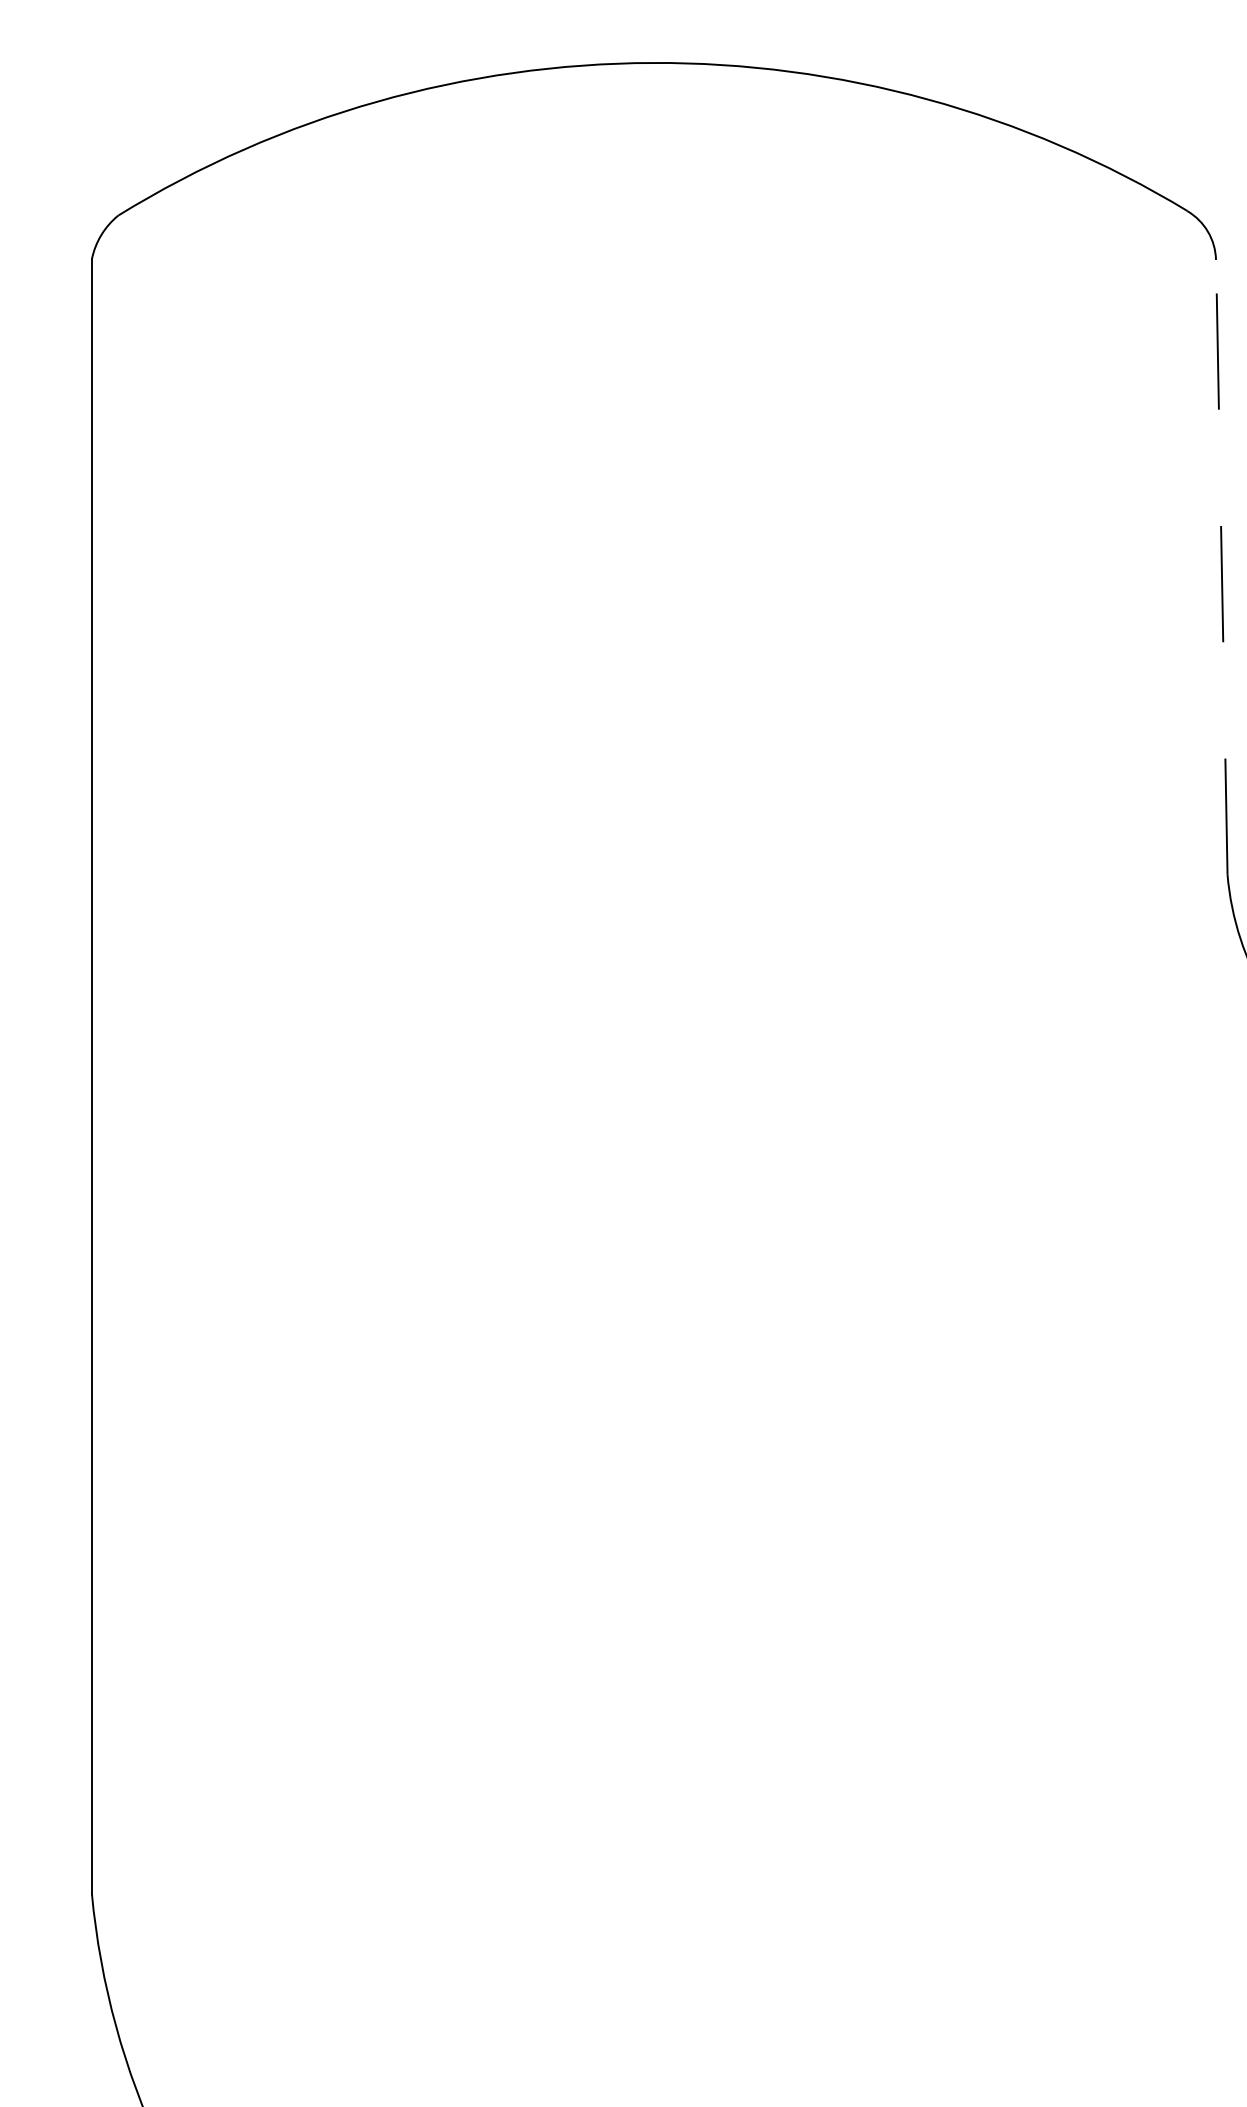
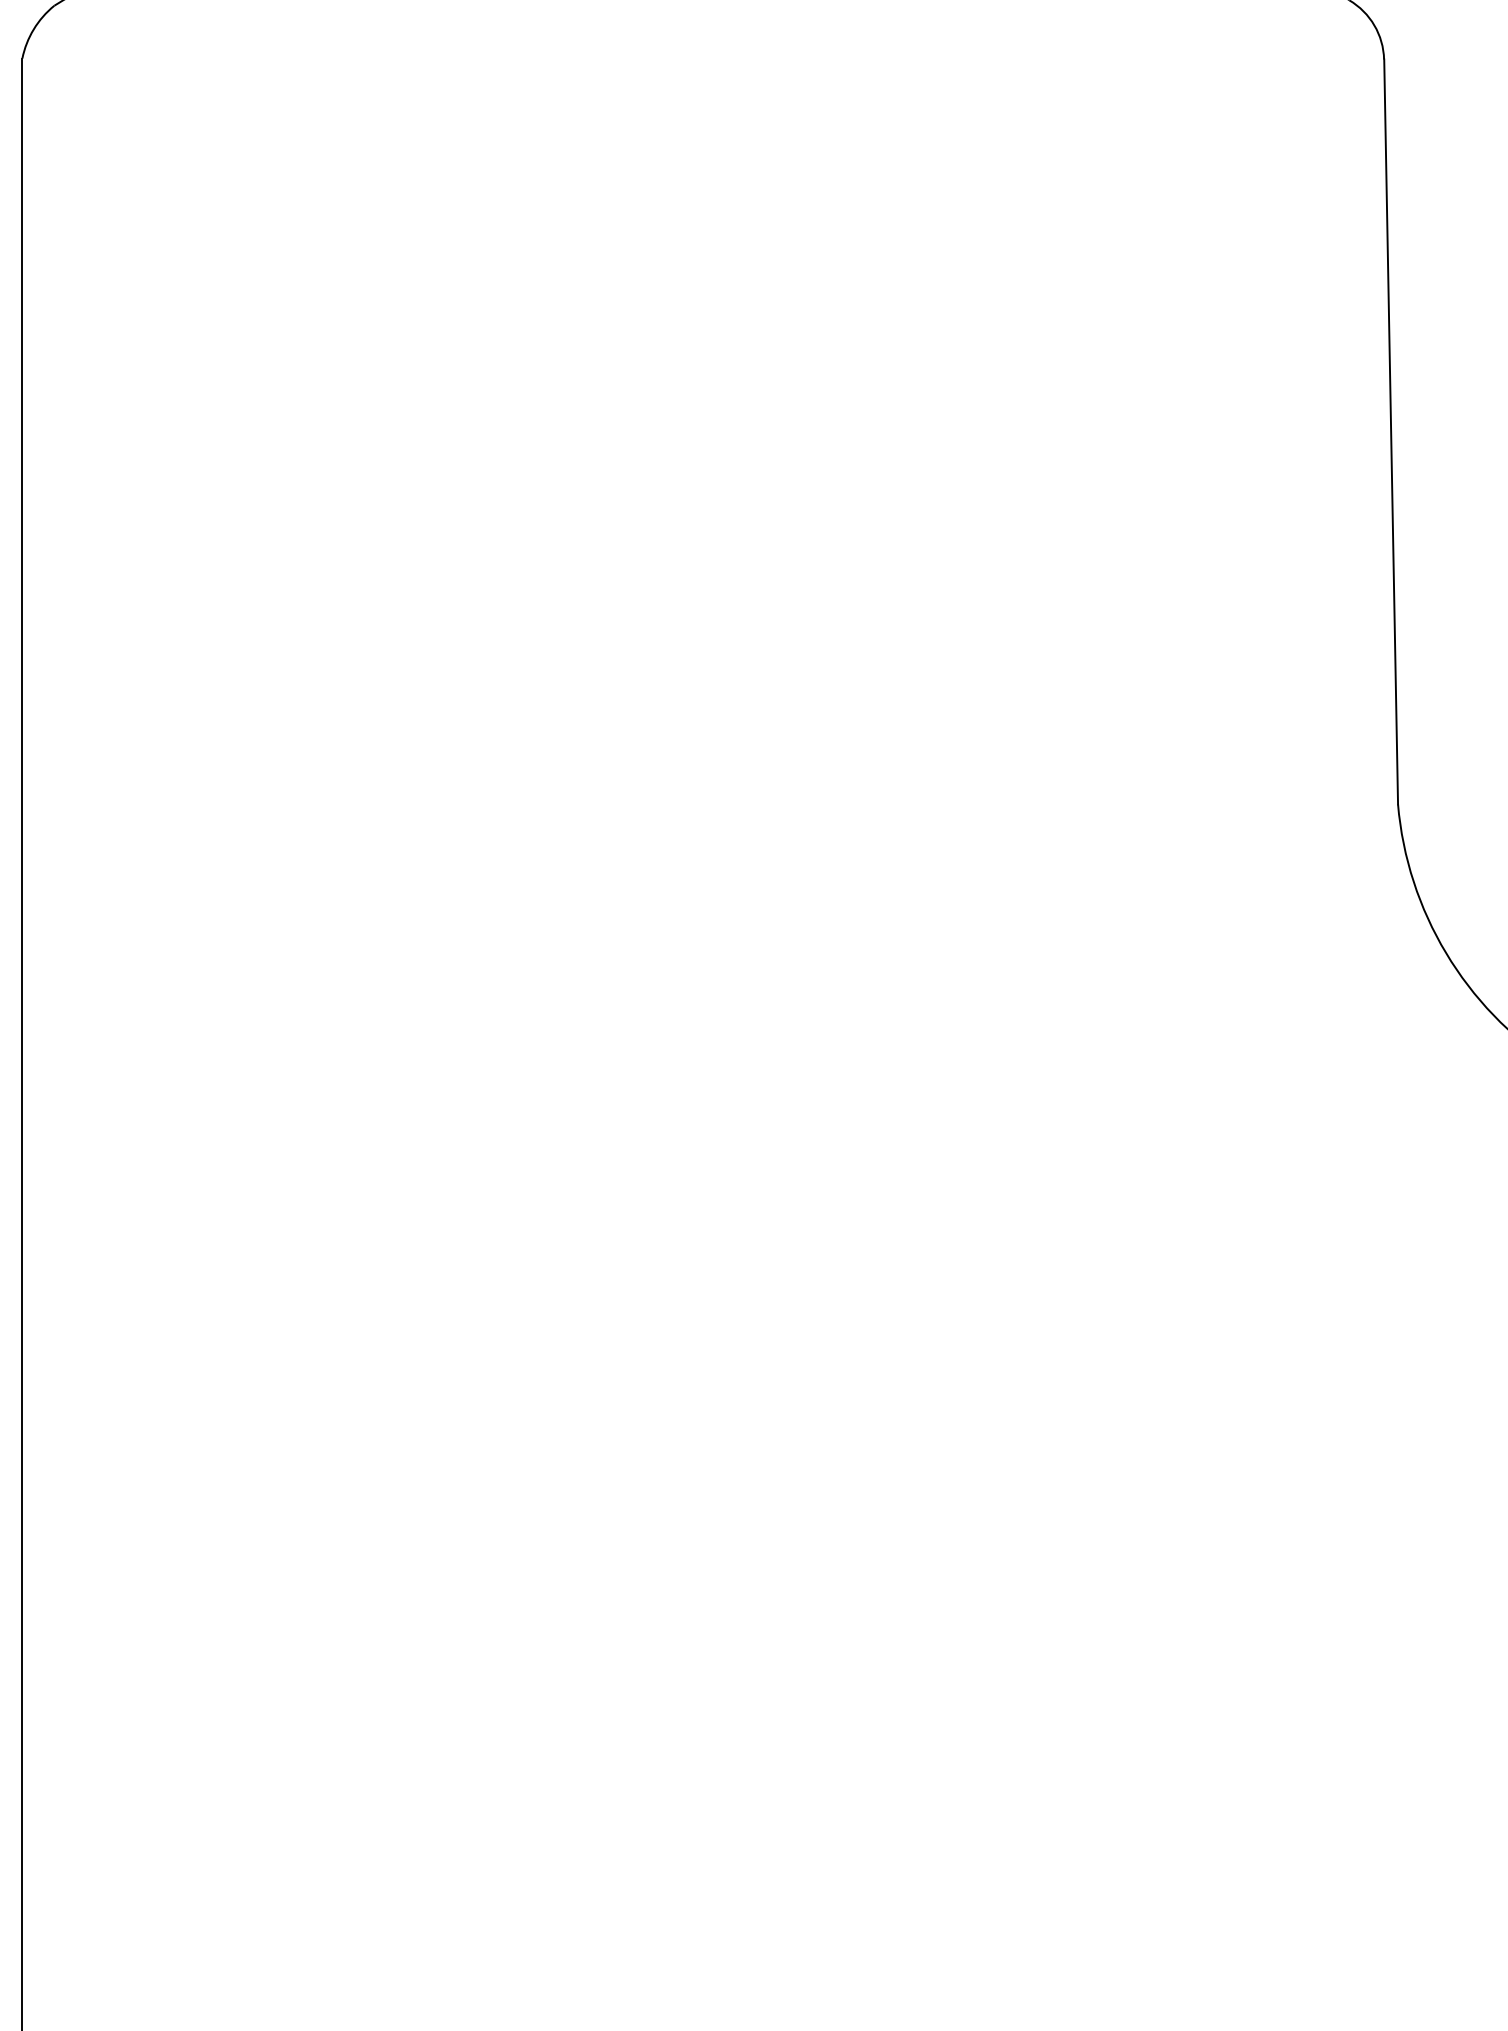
line: (1221, 566) -> (1390, 430), dashed -> solid

